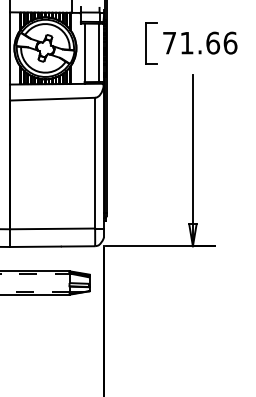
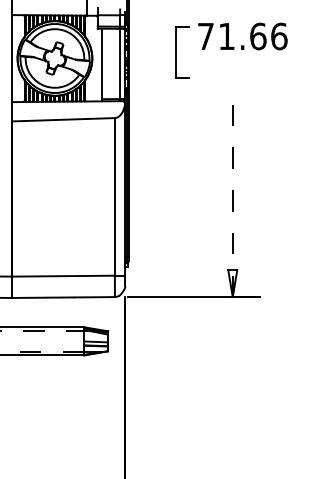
text: (200, 42) -> (243, 35), moved
line: (192, 160) -> (232, 193), solid -> dashed

